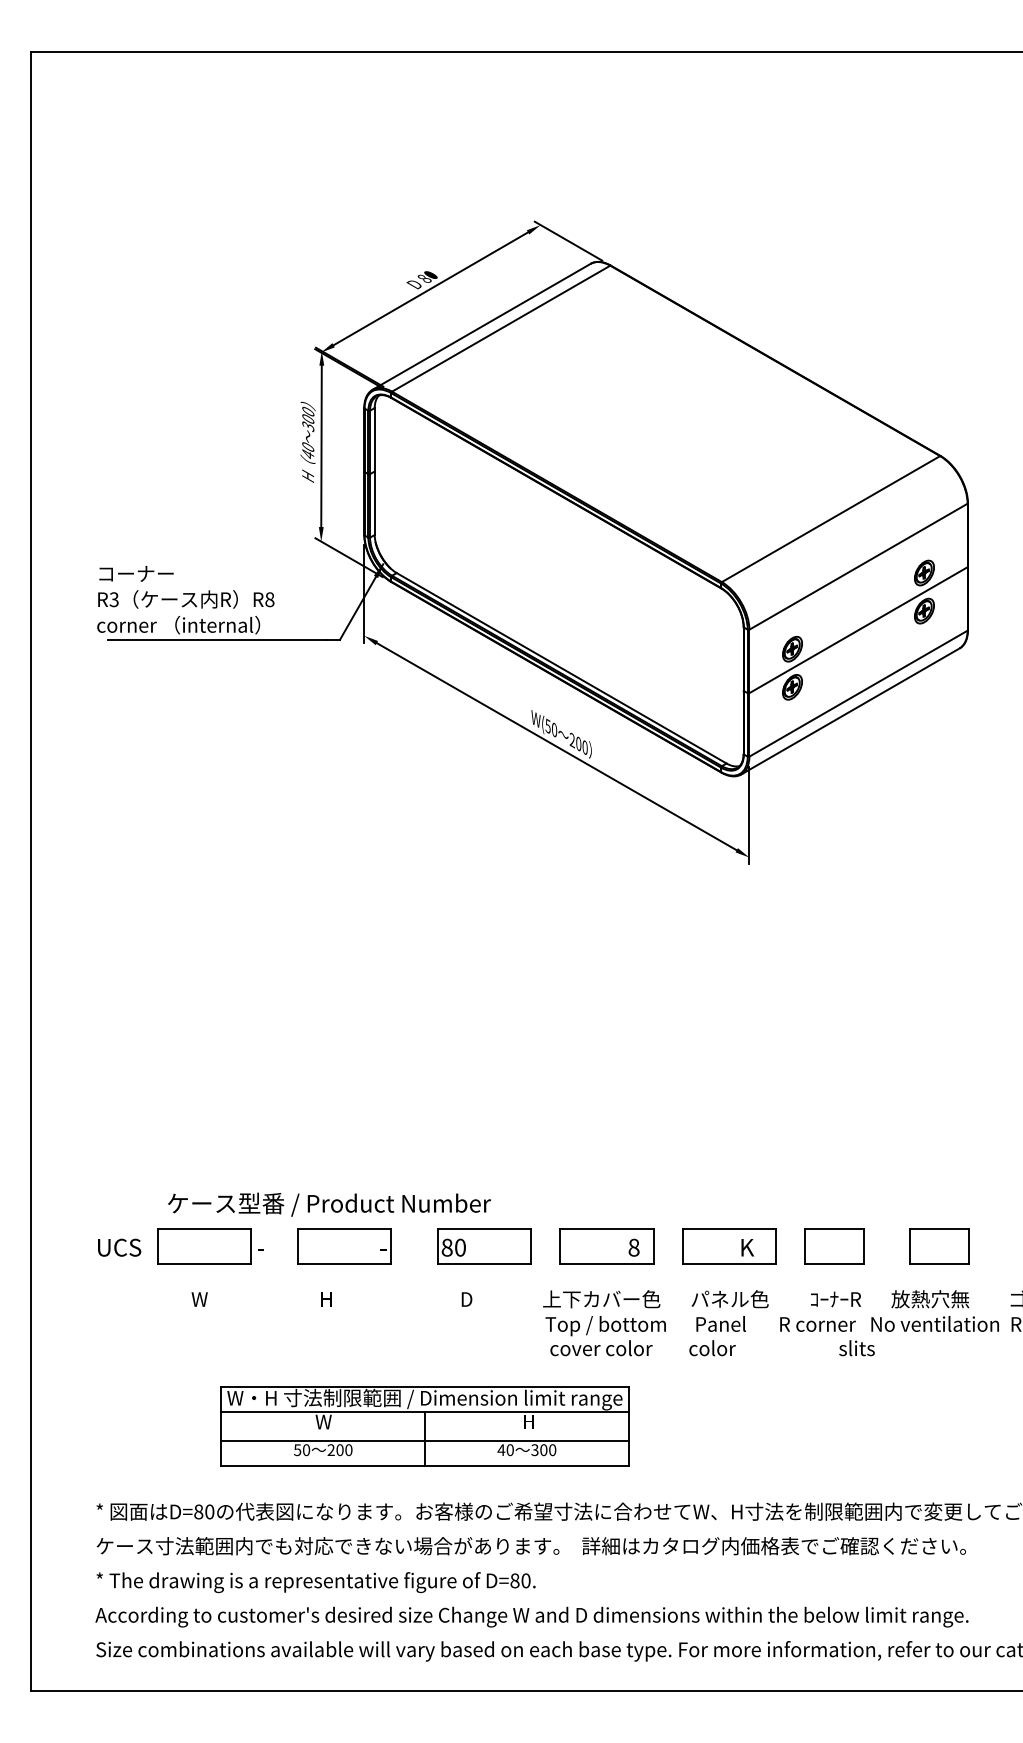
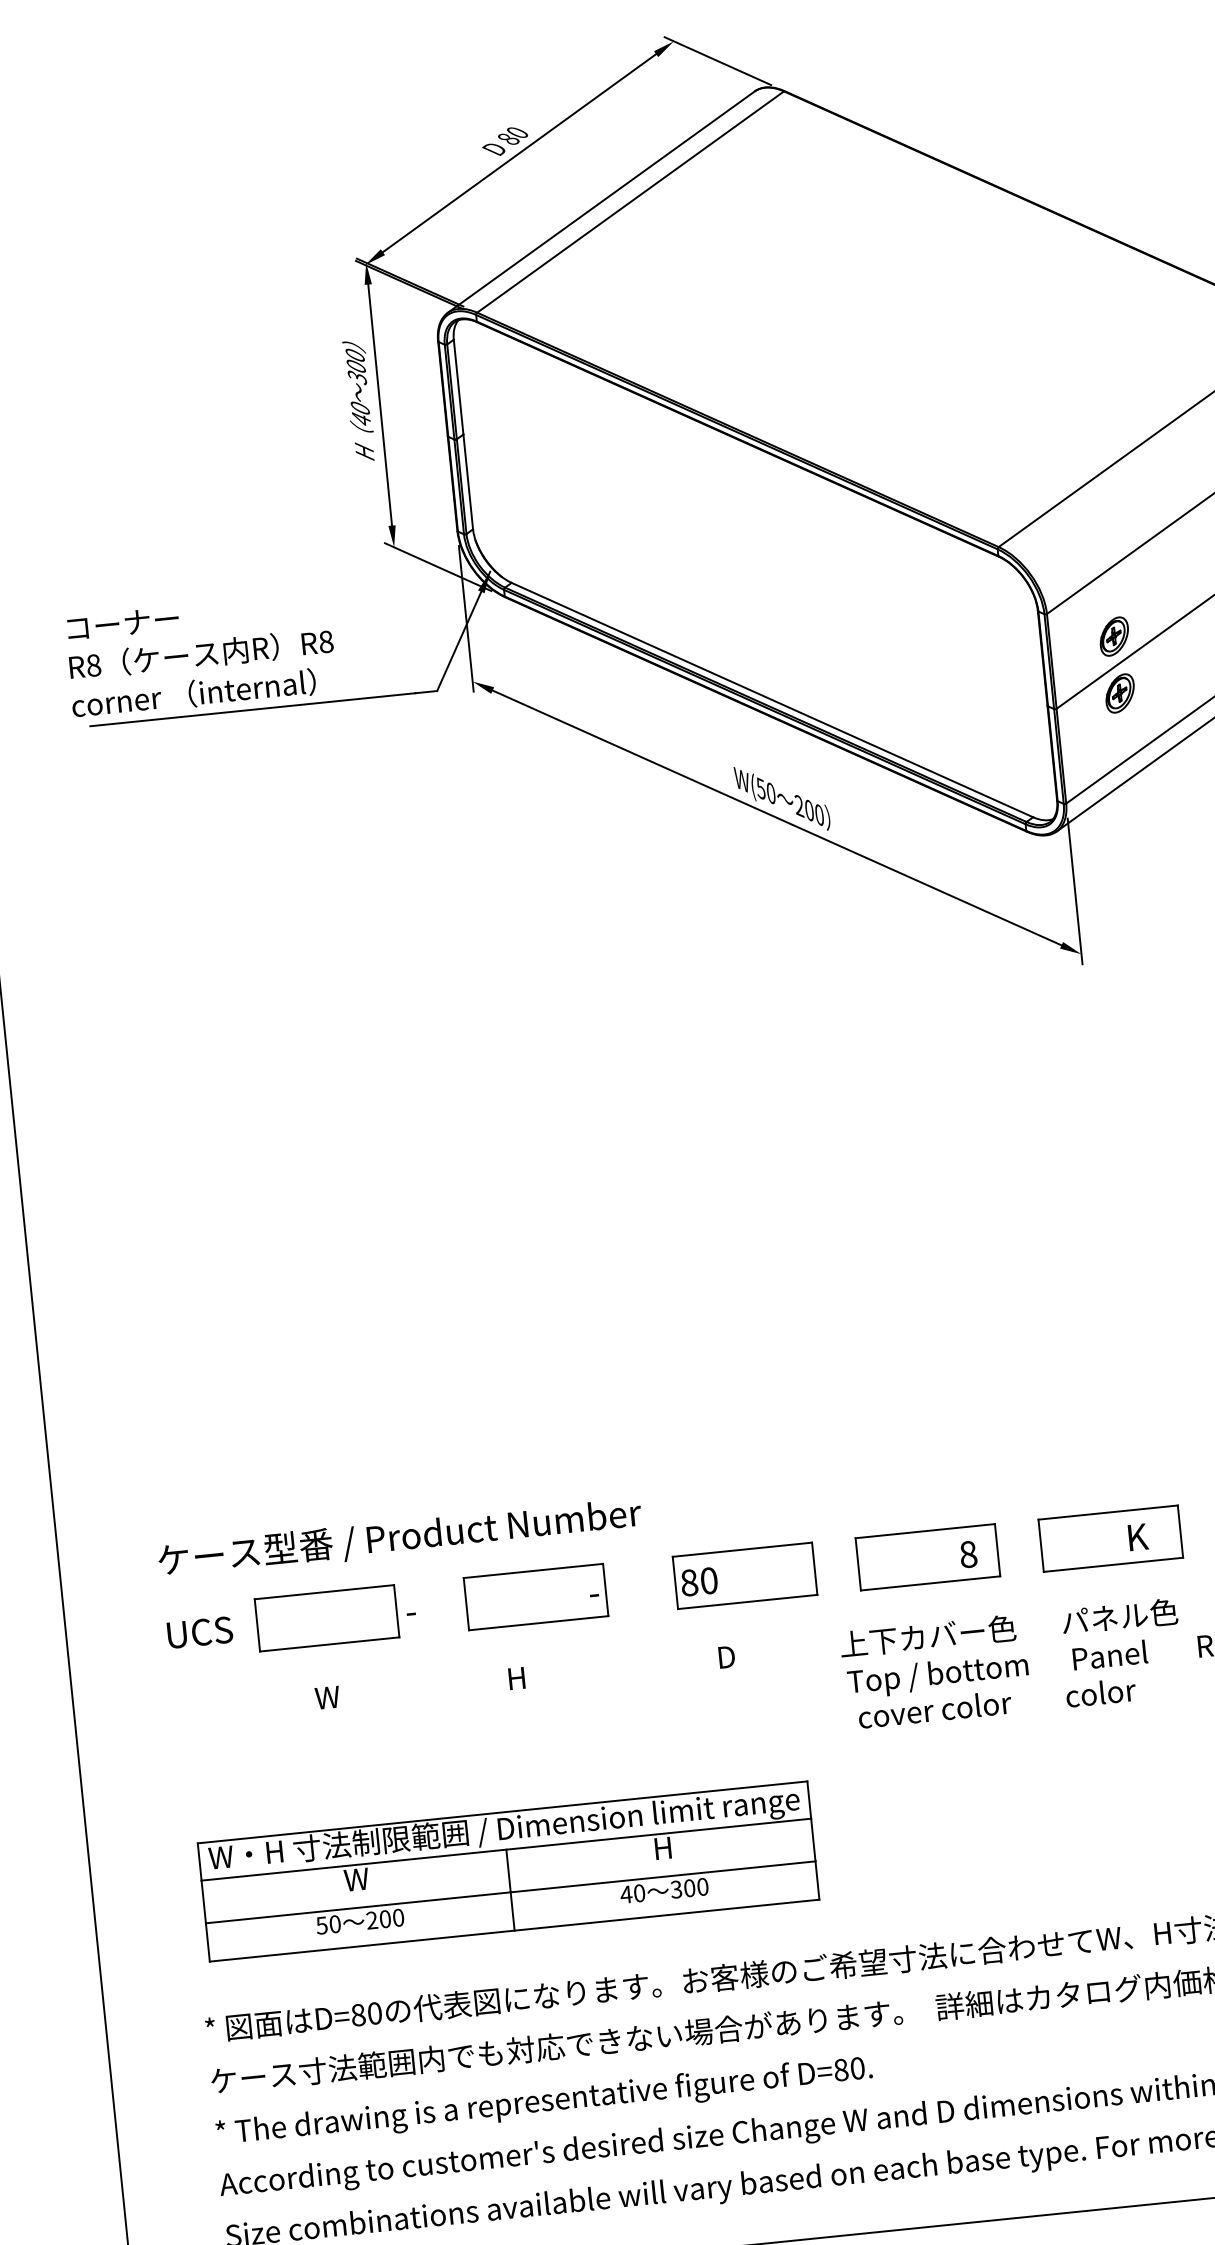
text: (113, 599) -> (92, 665), R3 -> R8
text: (329, 1204) -> (400, 1537), moved
part: (424, 1426) -> (507, 1871), moved

